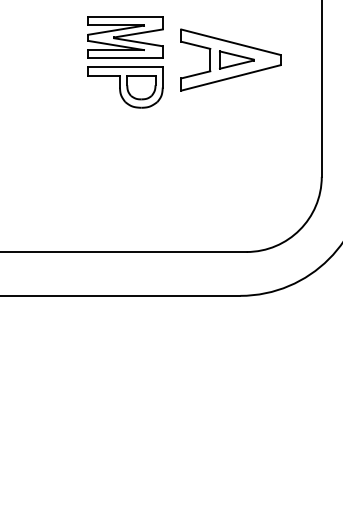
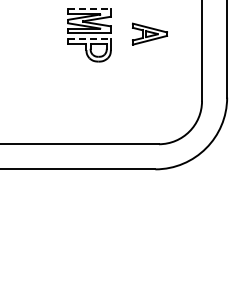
line: (127, 16) -> (90, 9), solid -> dashed
part: (230, 58) -> (149, 33), size x0.6
line: (127, 67) -> (90, 38), solid -> dashed

